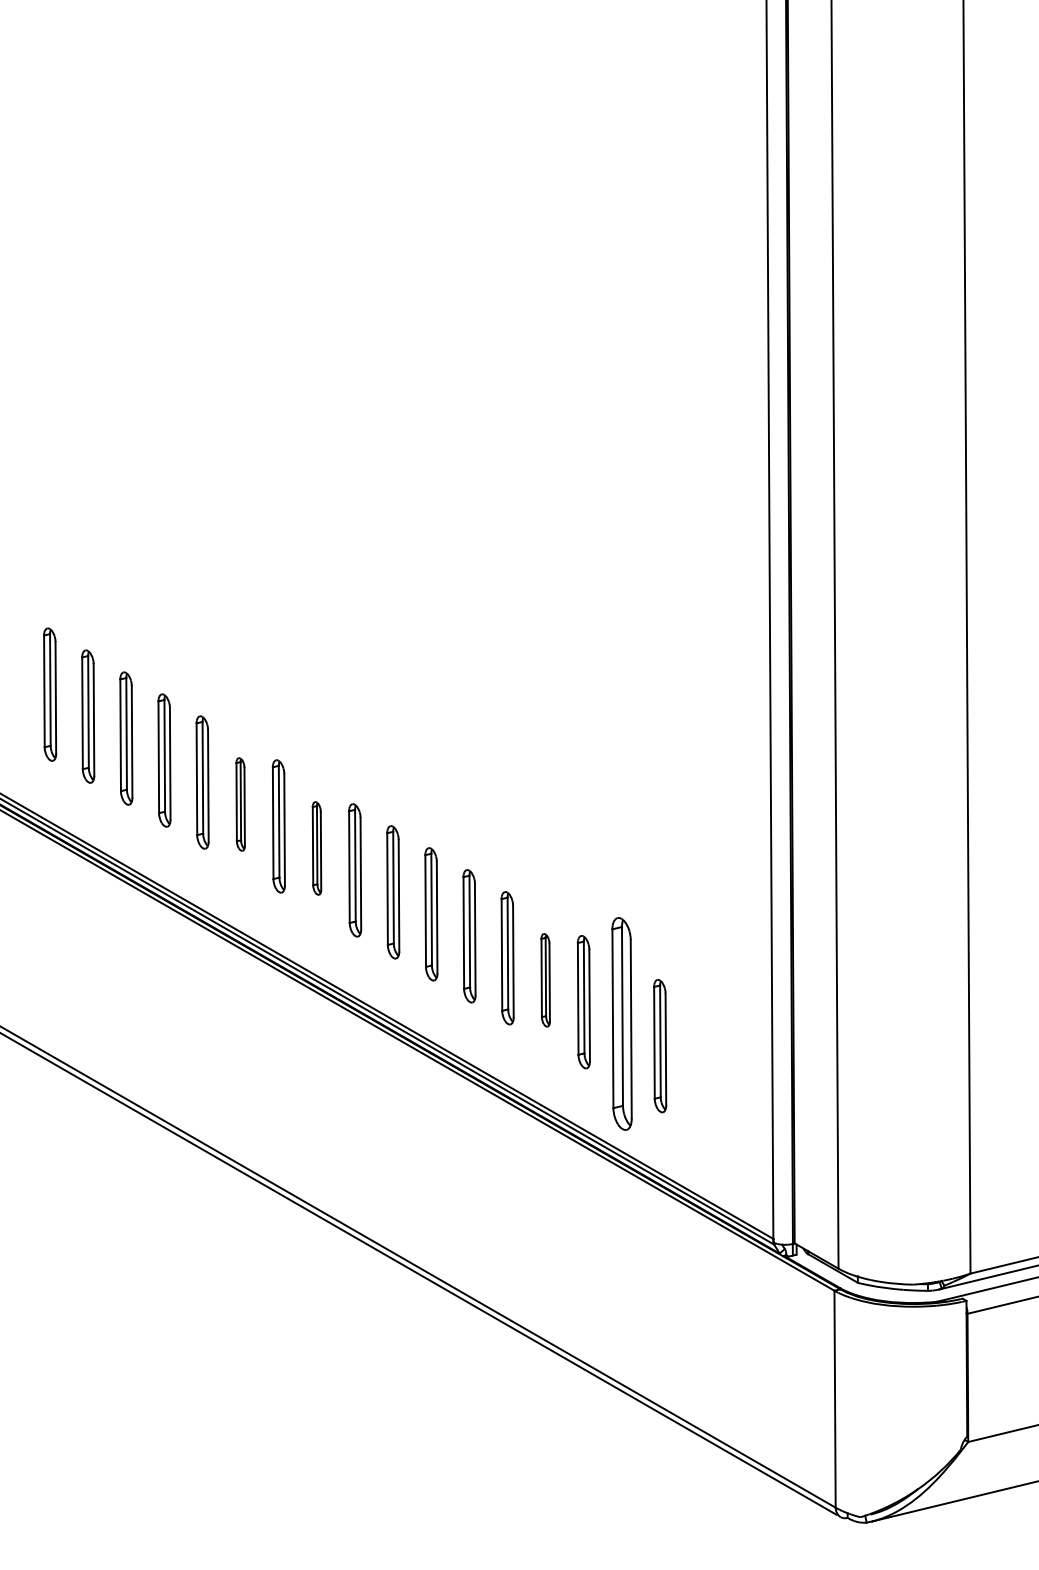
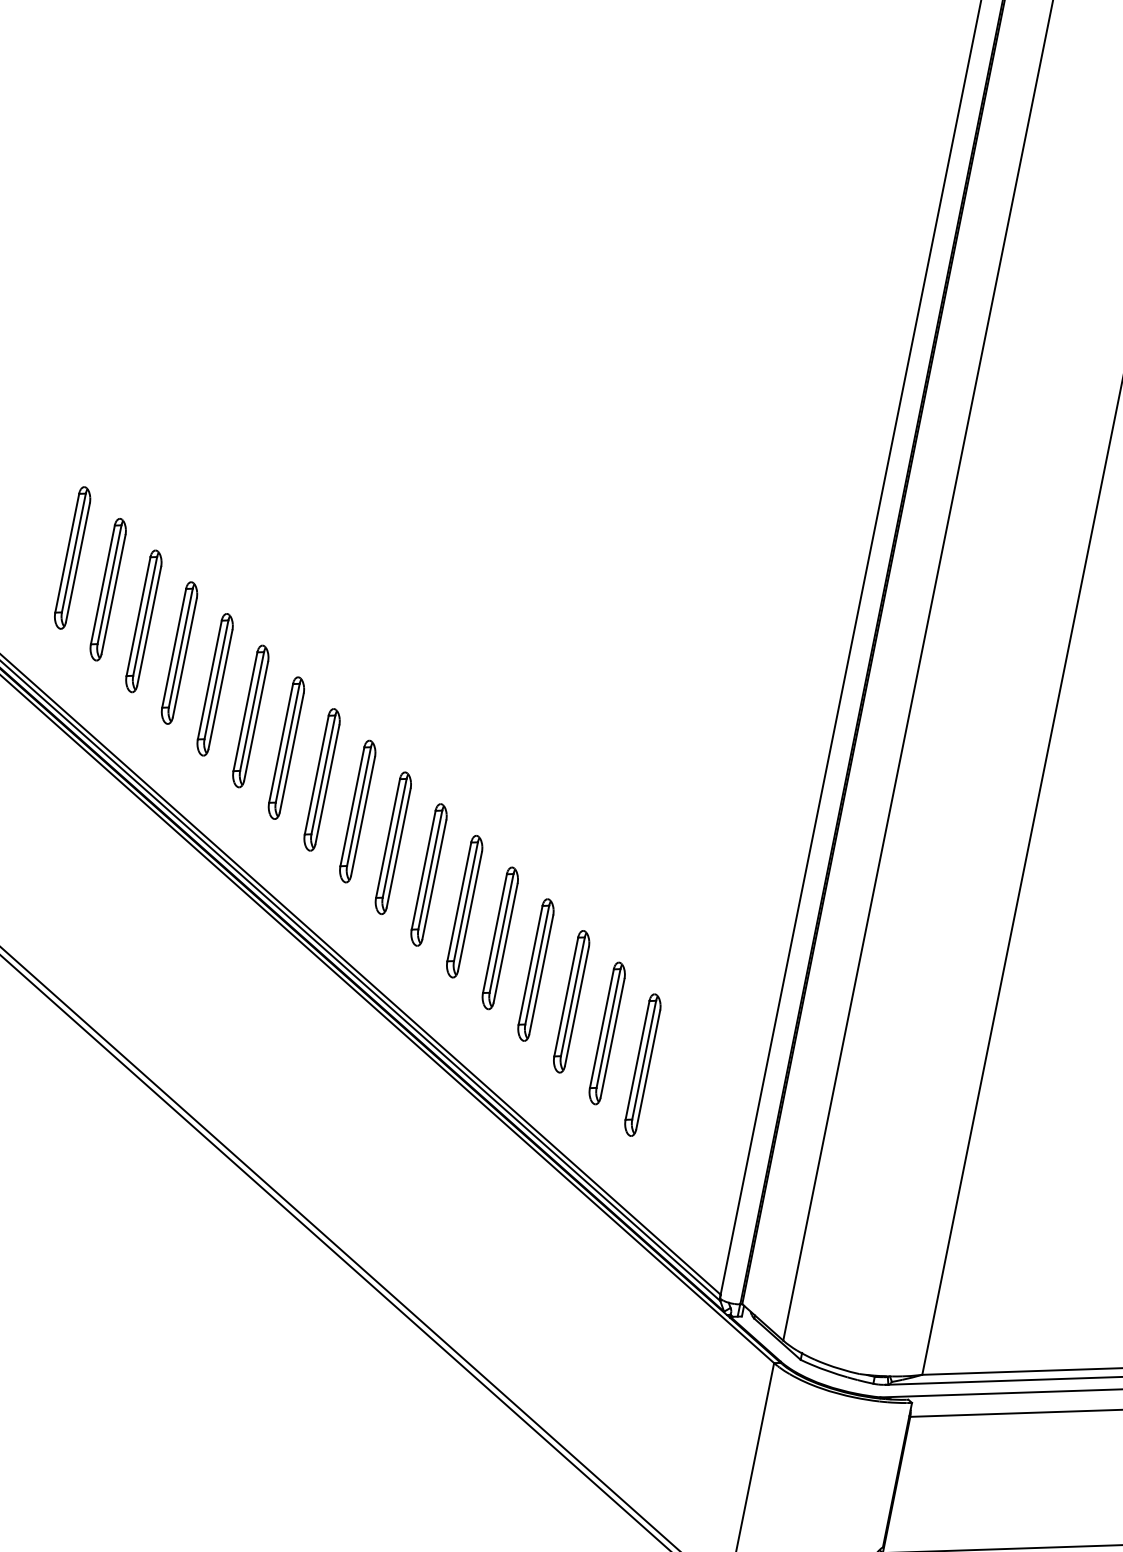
part: (240, 804) -> (250, 716), size x1.43
part: (316, 848) -> (321, 779), size x1.43
part: (545, 980) -> (535, 970), size x1.43
part: (621, 1024) -> (606, 1033), size x0.62

